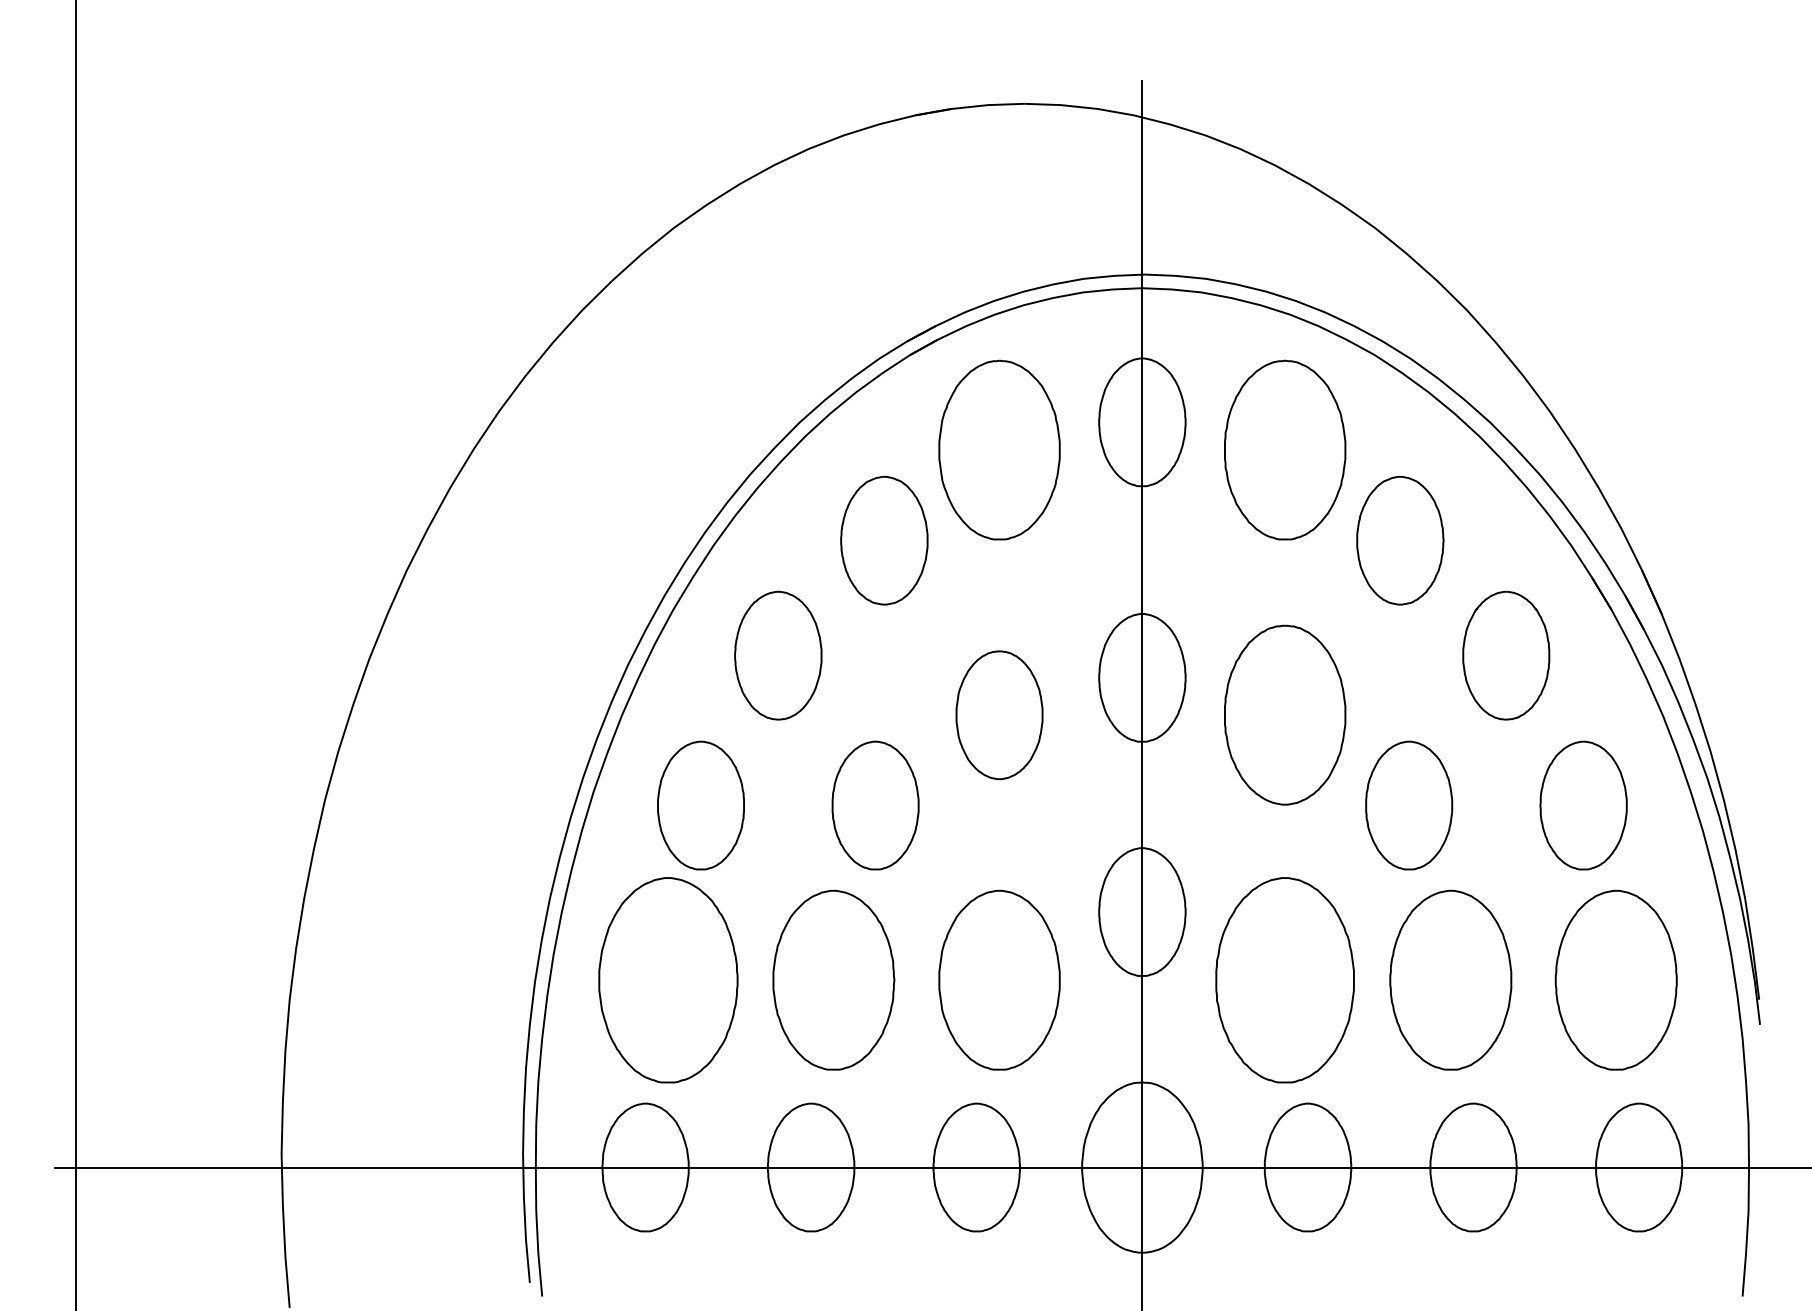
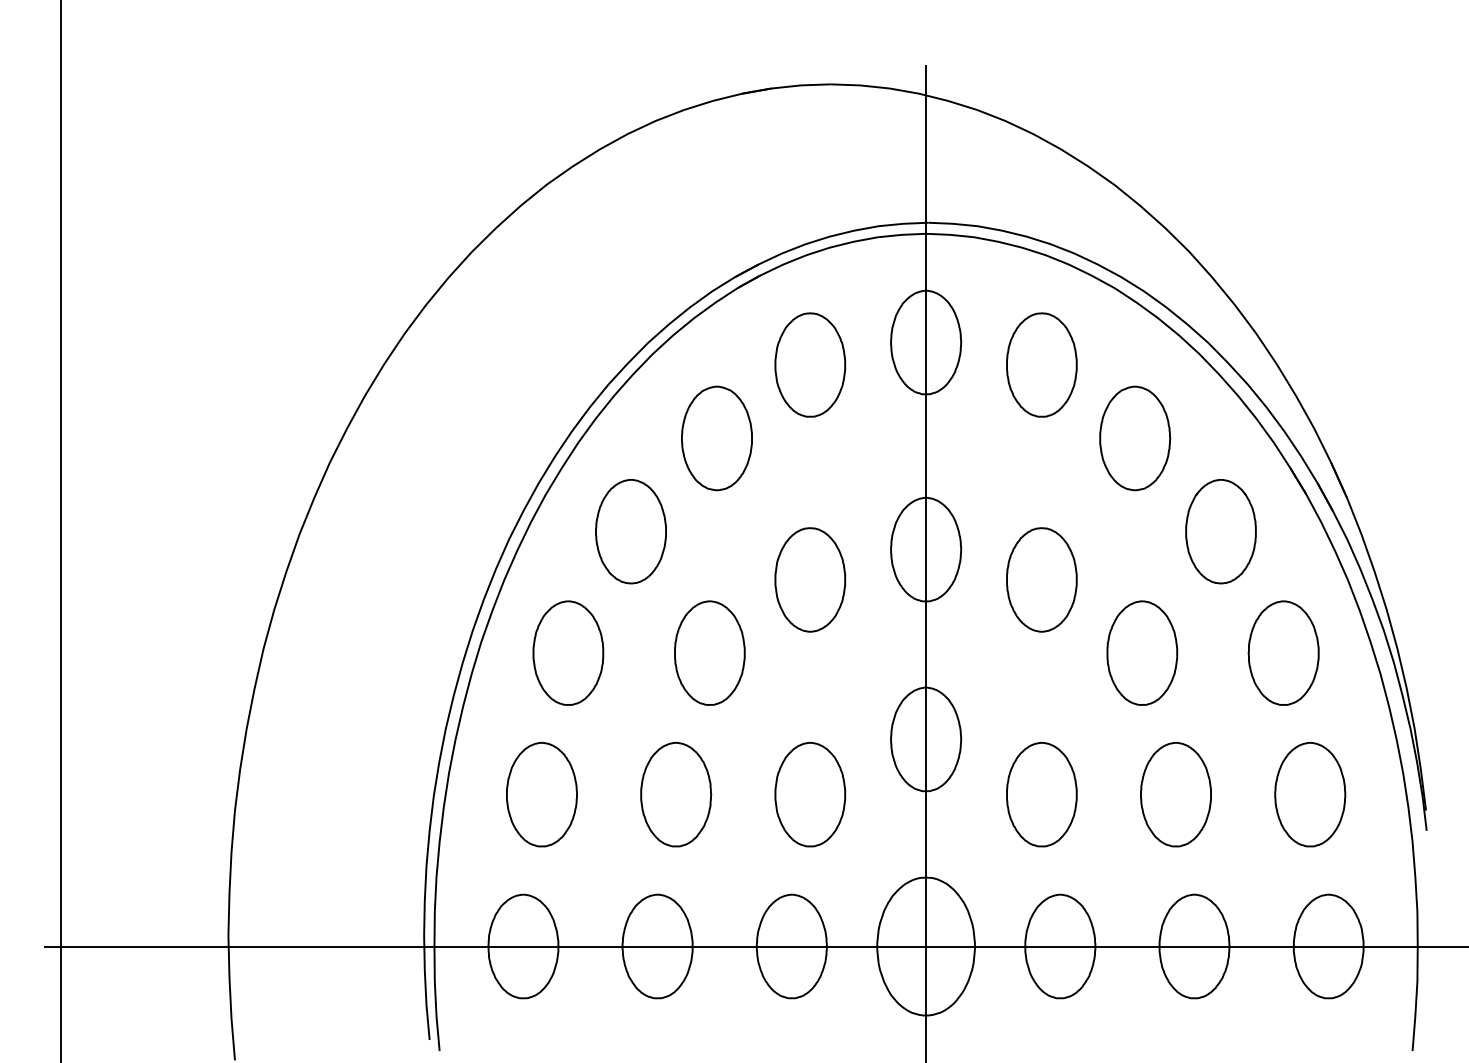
part: (999, 449) -> (810, 364), size x0.71
part: (1285, 449) -> (1042, 364), size x0.71
part: (1285, 715) -> (1042, 580), size x0.71
part: (668, 979) -> (542, 794), size x0.62
part: (834, 979) -> (676, 794), size x0.71
part: (999, 979) -> (810, 794), size x0.71
part: (1285, 979) -> (1042, 794), size x0.62
part: (1450, 979) -> (1175, 794), size x0.71
part: (1616, 979) -> (1310, 794), size x0.71

